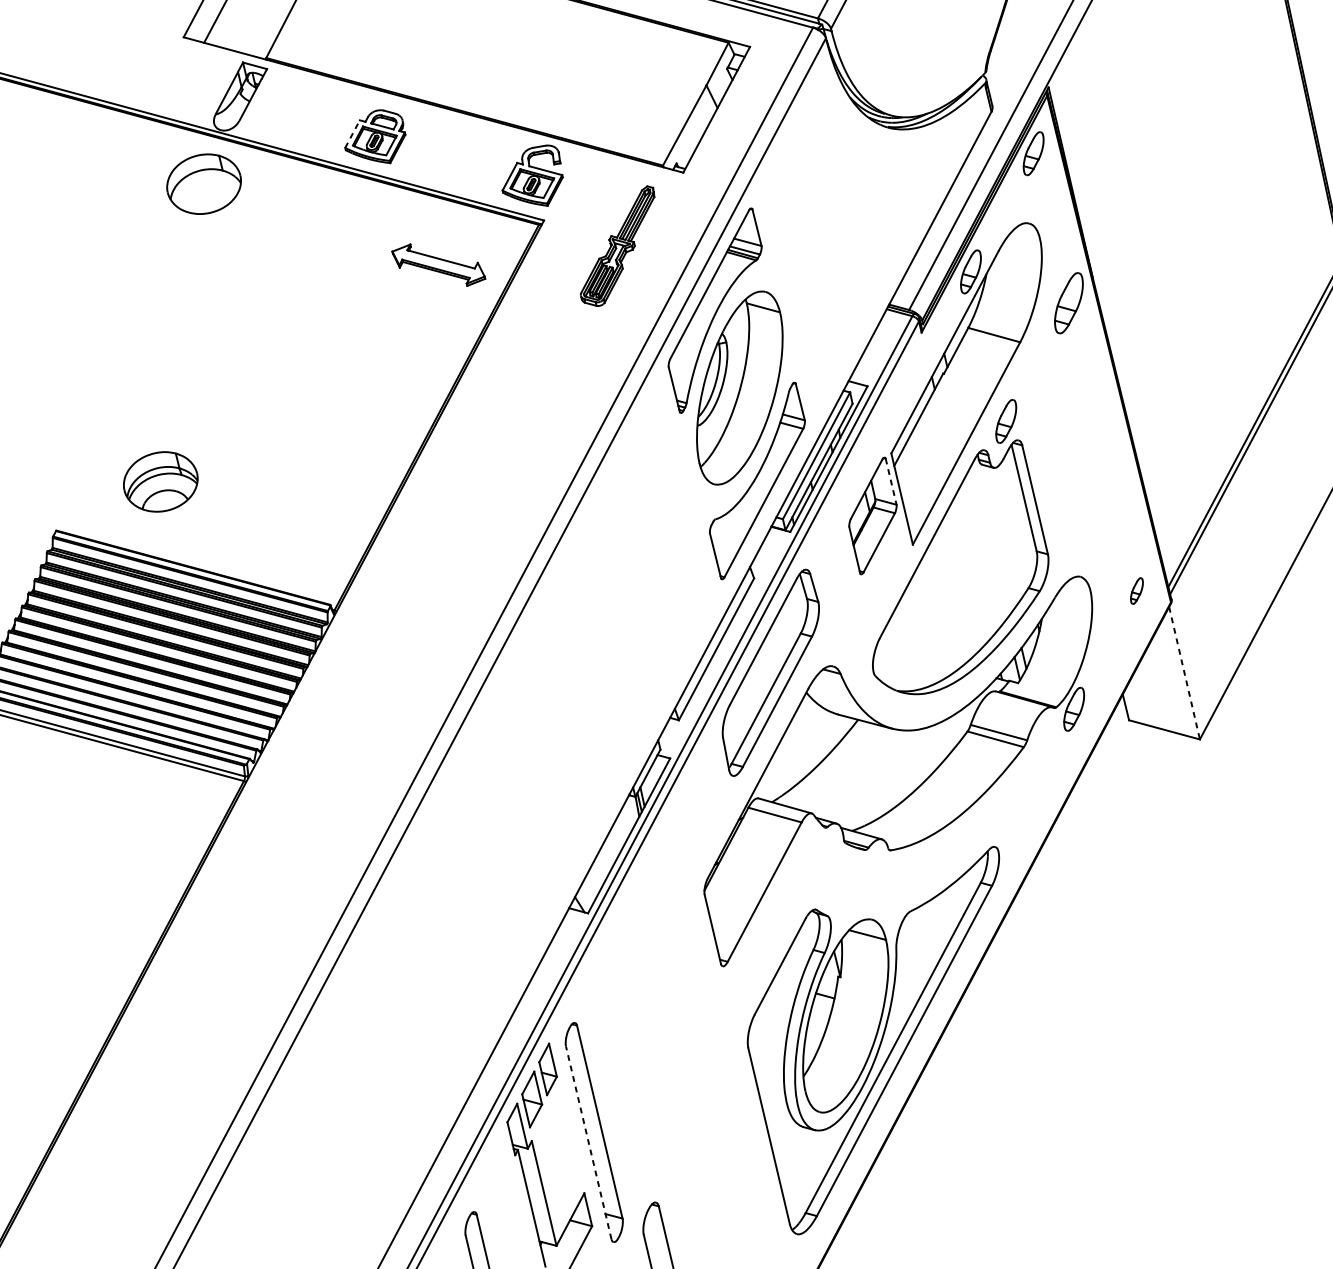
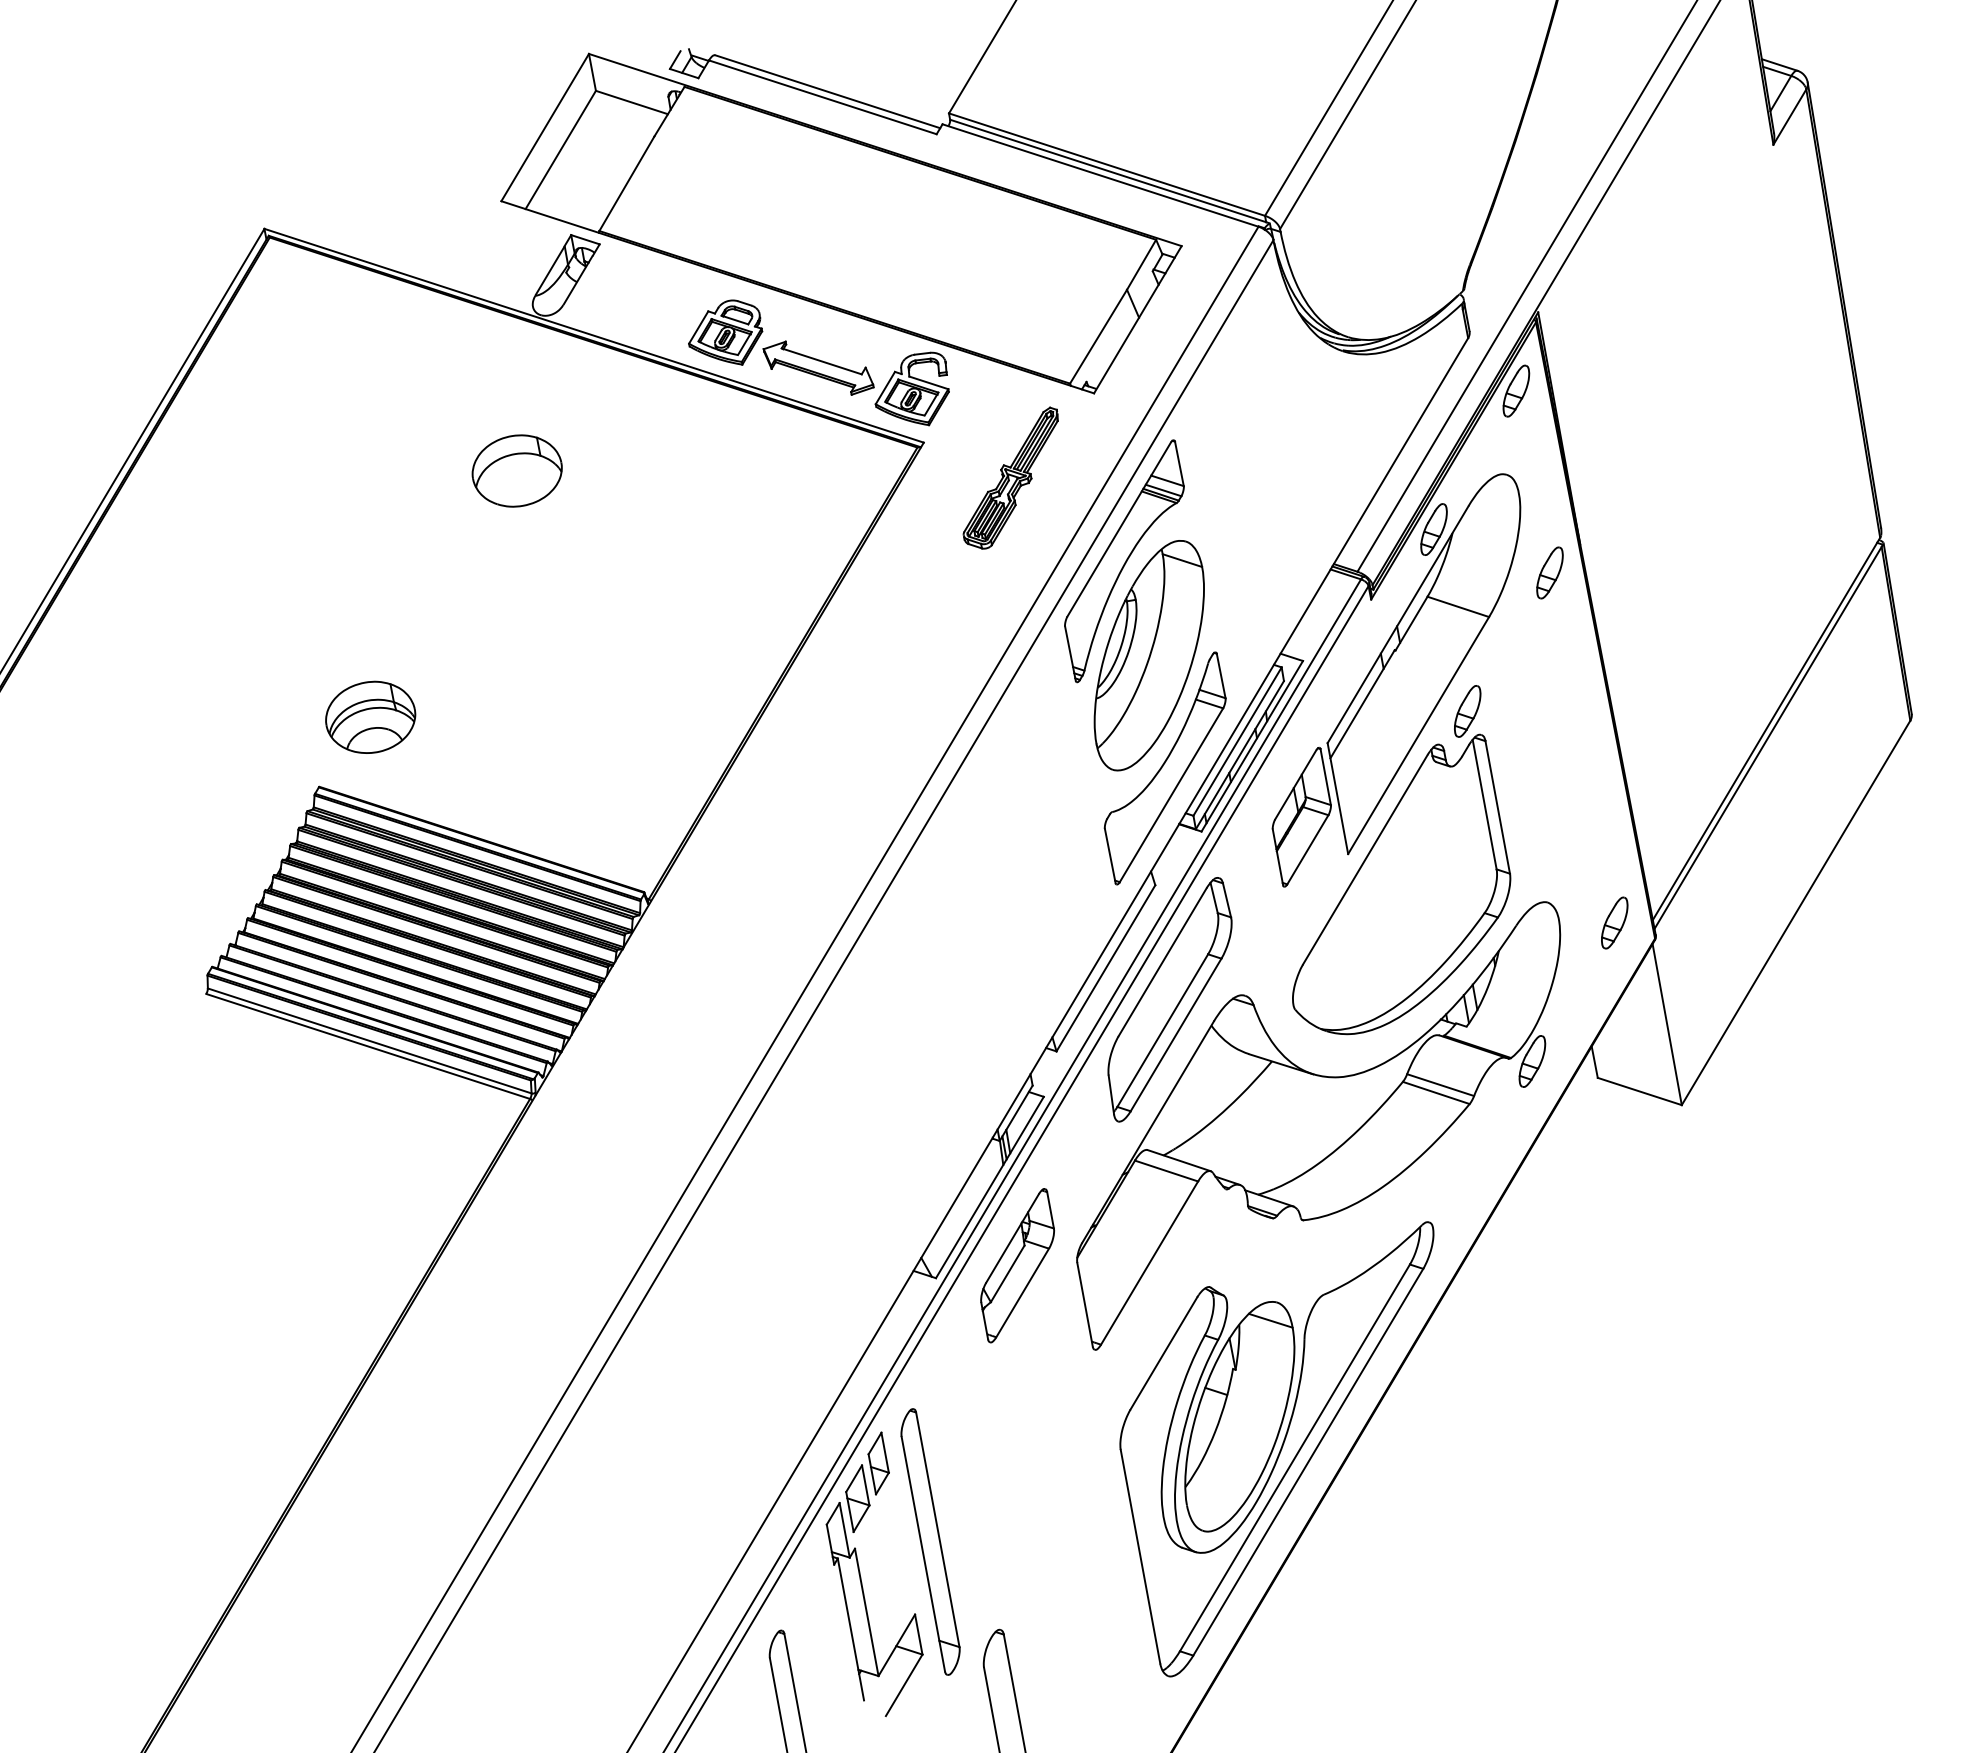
line: (352, 134) -> (698, 327), dashed -> solid
part: (203, 183) -> (516, 470), moved
part: (438, 264) -> (818, 367), moved
part: (1068, 302) -> (1549, 572), size x0.71
part: (160, 481) -> (370, 716), moved
line: (890, 482) -> (1325, 777), dashed -> solid
part: (1136, 590) -> (1614, 922), size x1.67
line: (1184, 673) -> (1667, 1024), dashed -> solid
part: (655, 899) -> (1017, 1265), added
line: (588, 1142) -> (923, 1553), dashed -> solid

